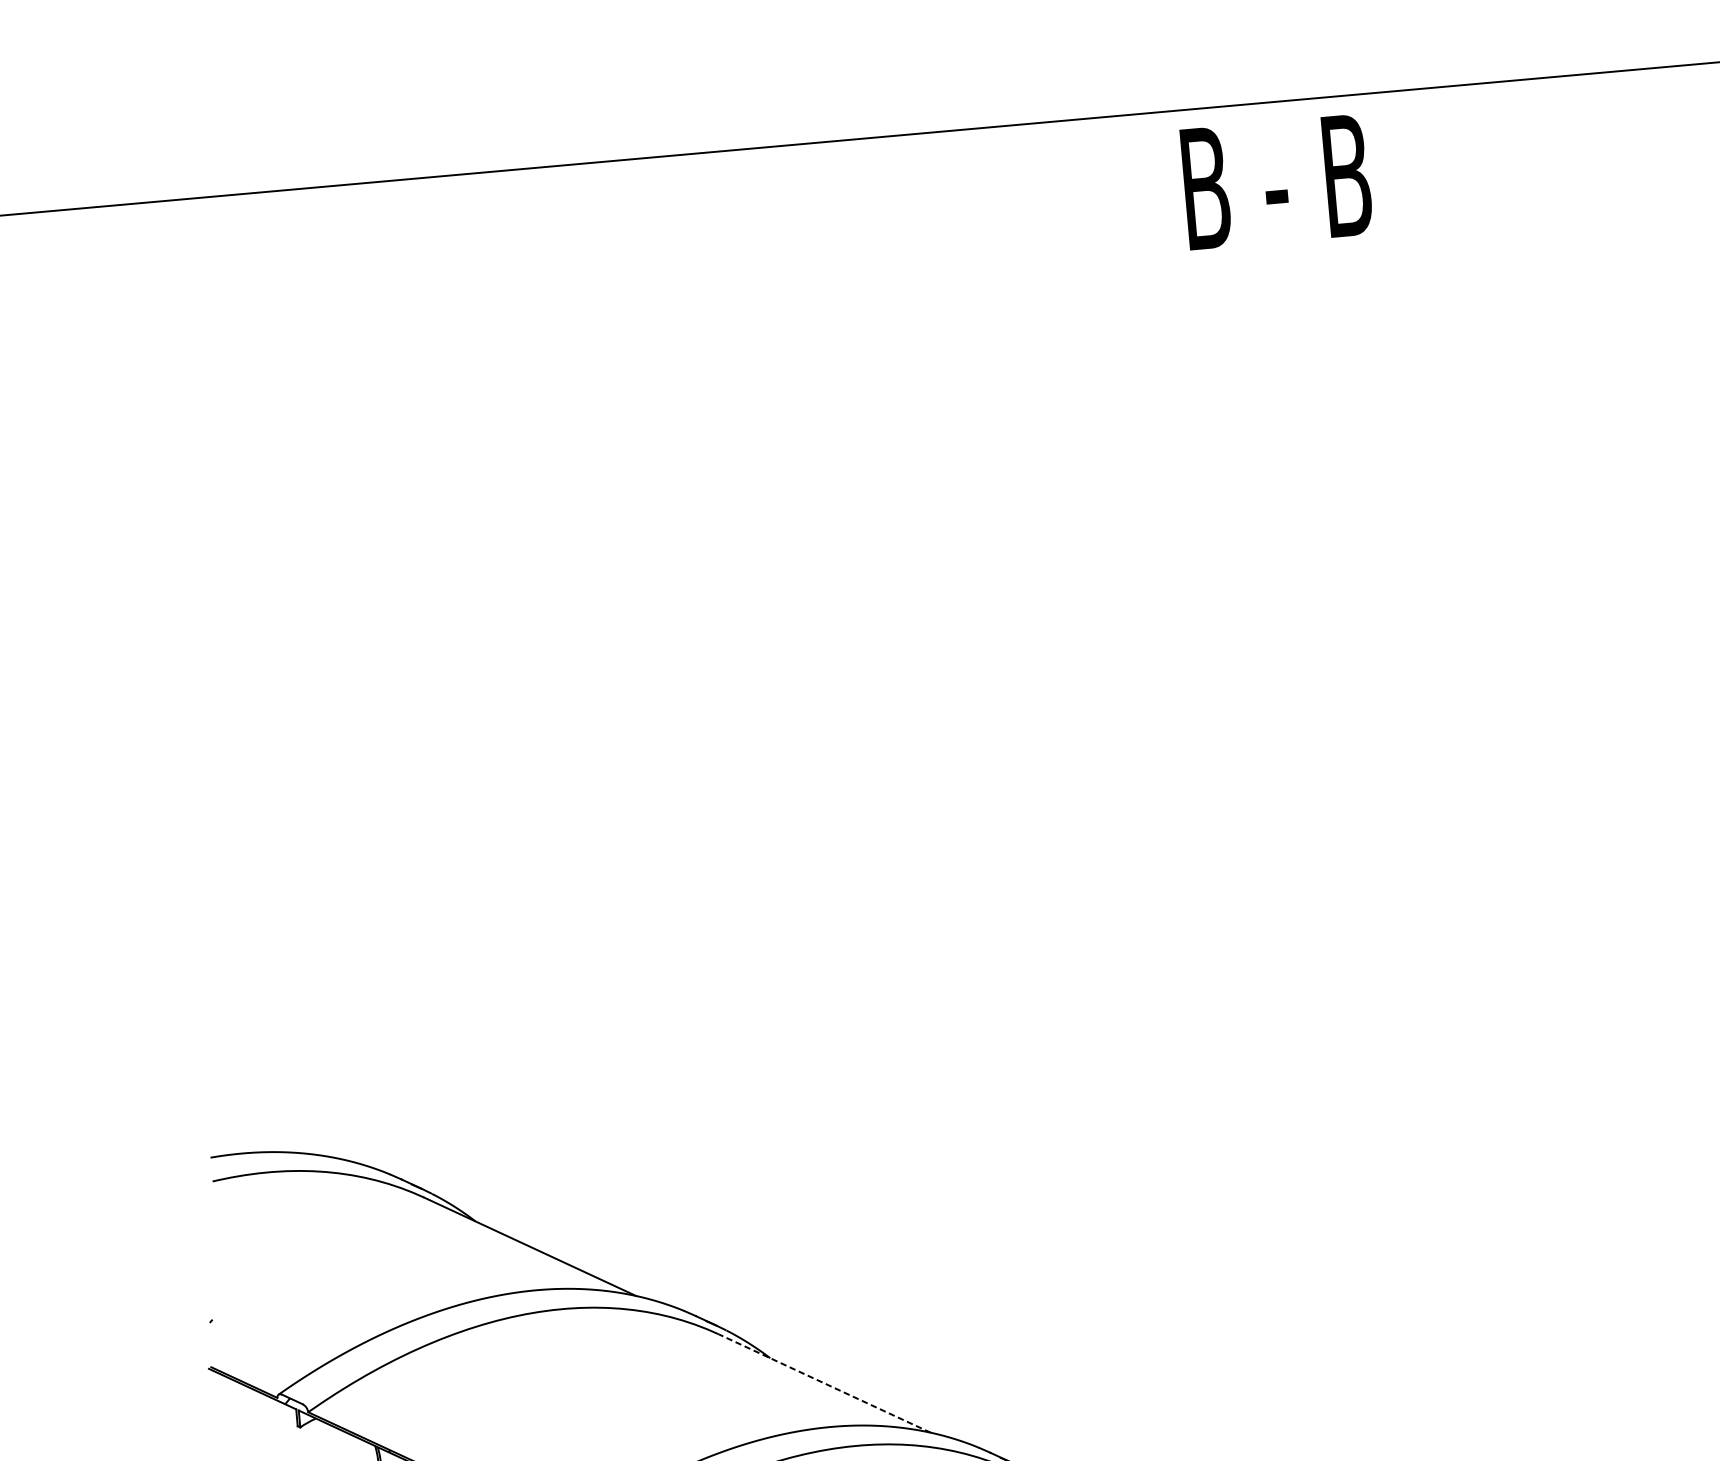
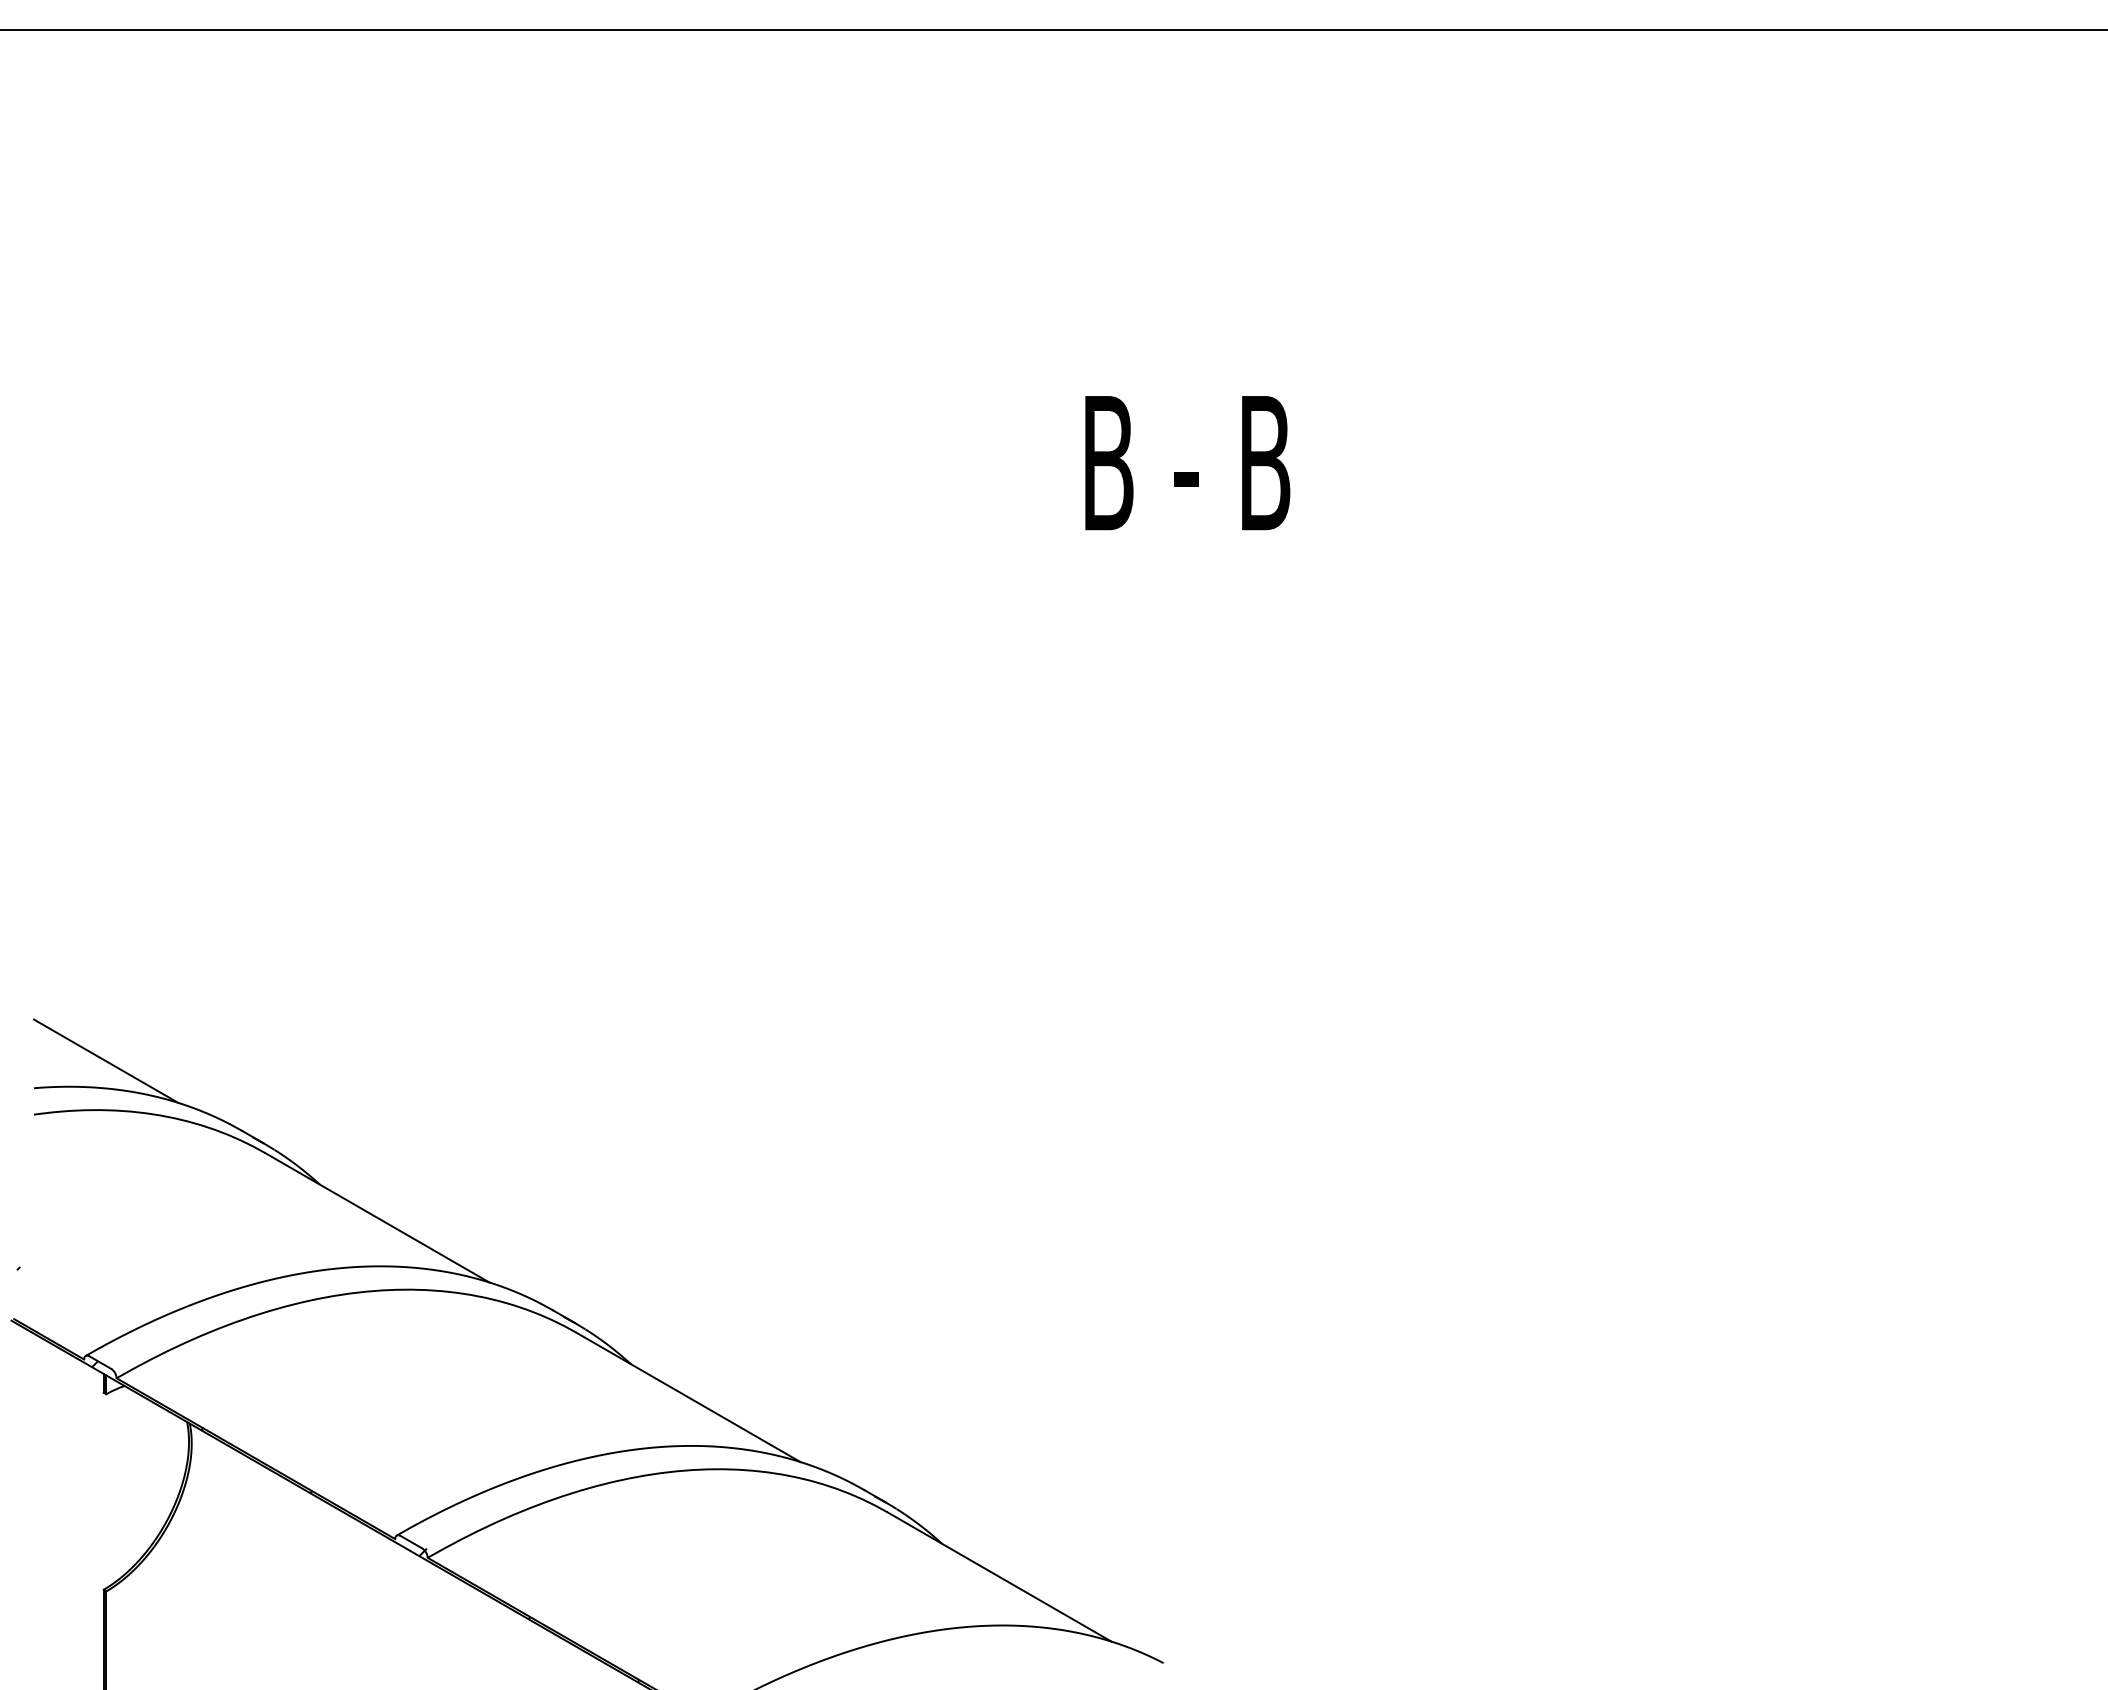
text: (1276, 182) -> (1187, 463), moved
line: (272, 1126) -> (105, 1060), added
line: (824, 1383) -> (688, 1397), dashed -> solid

